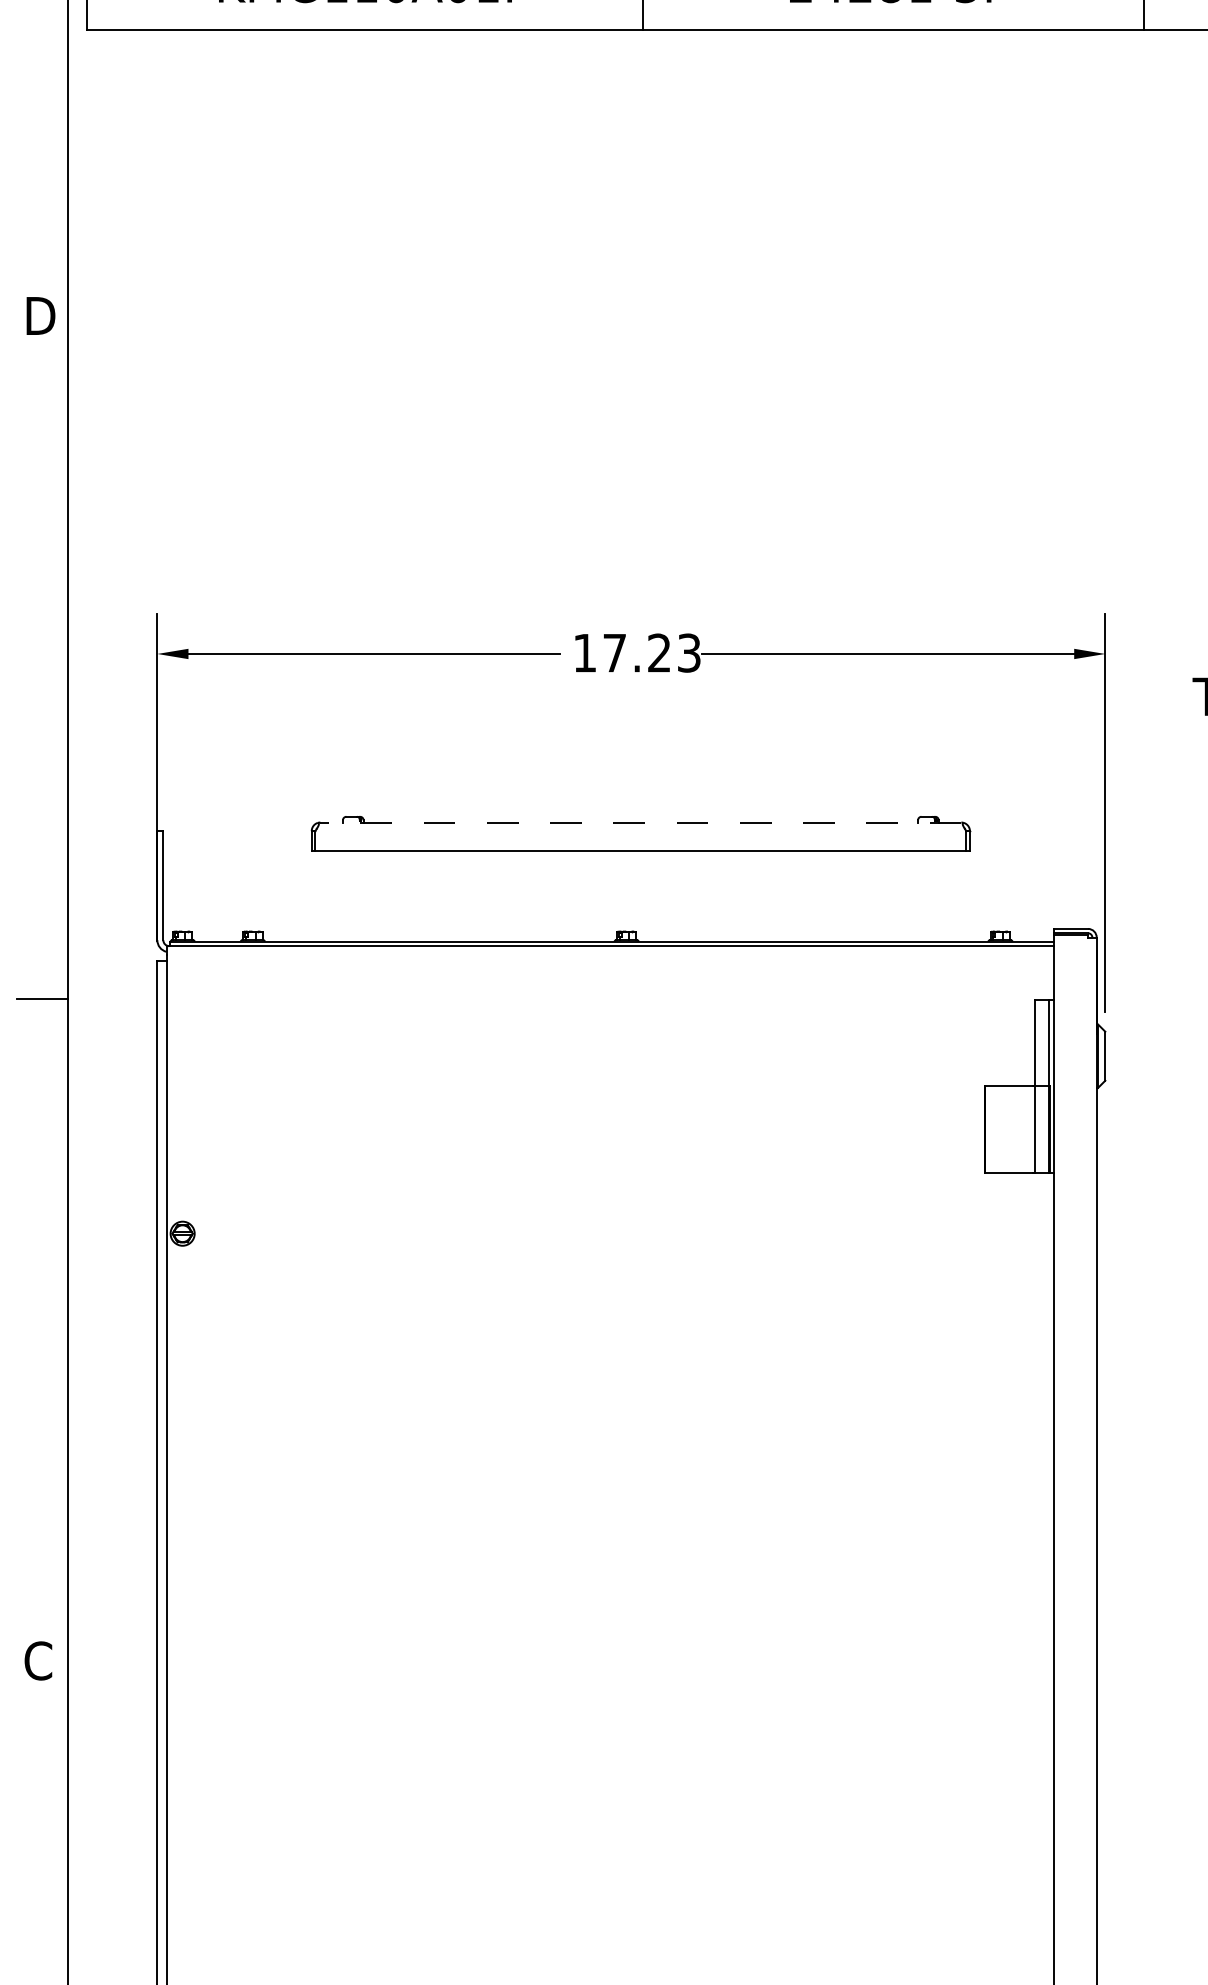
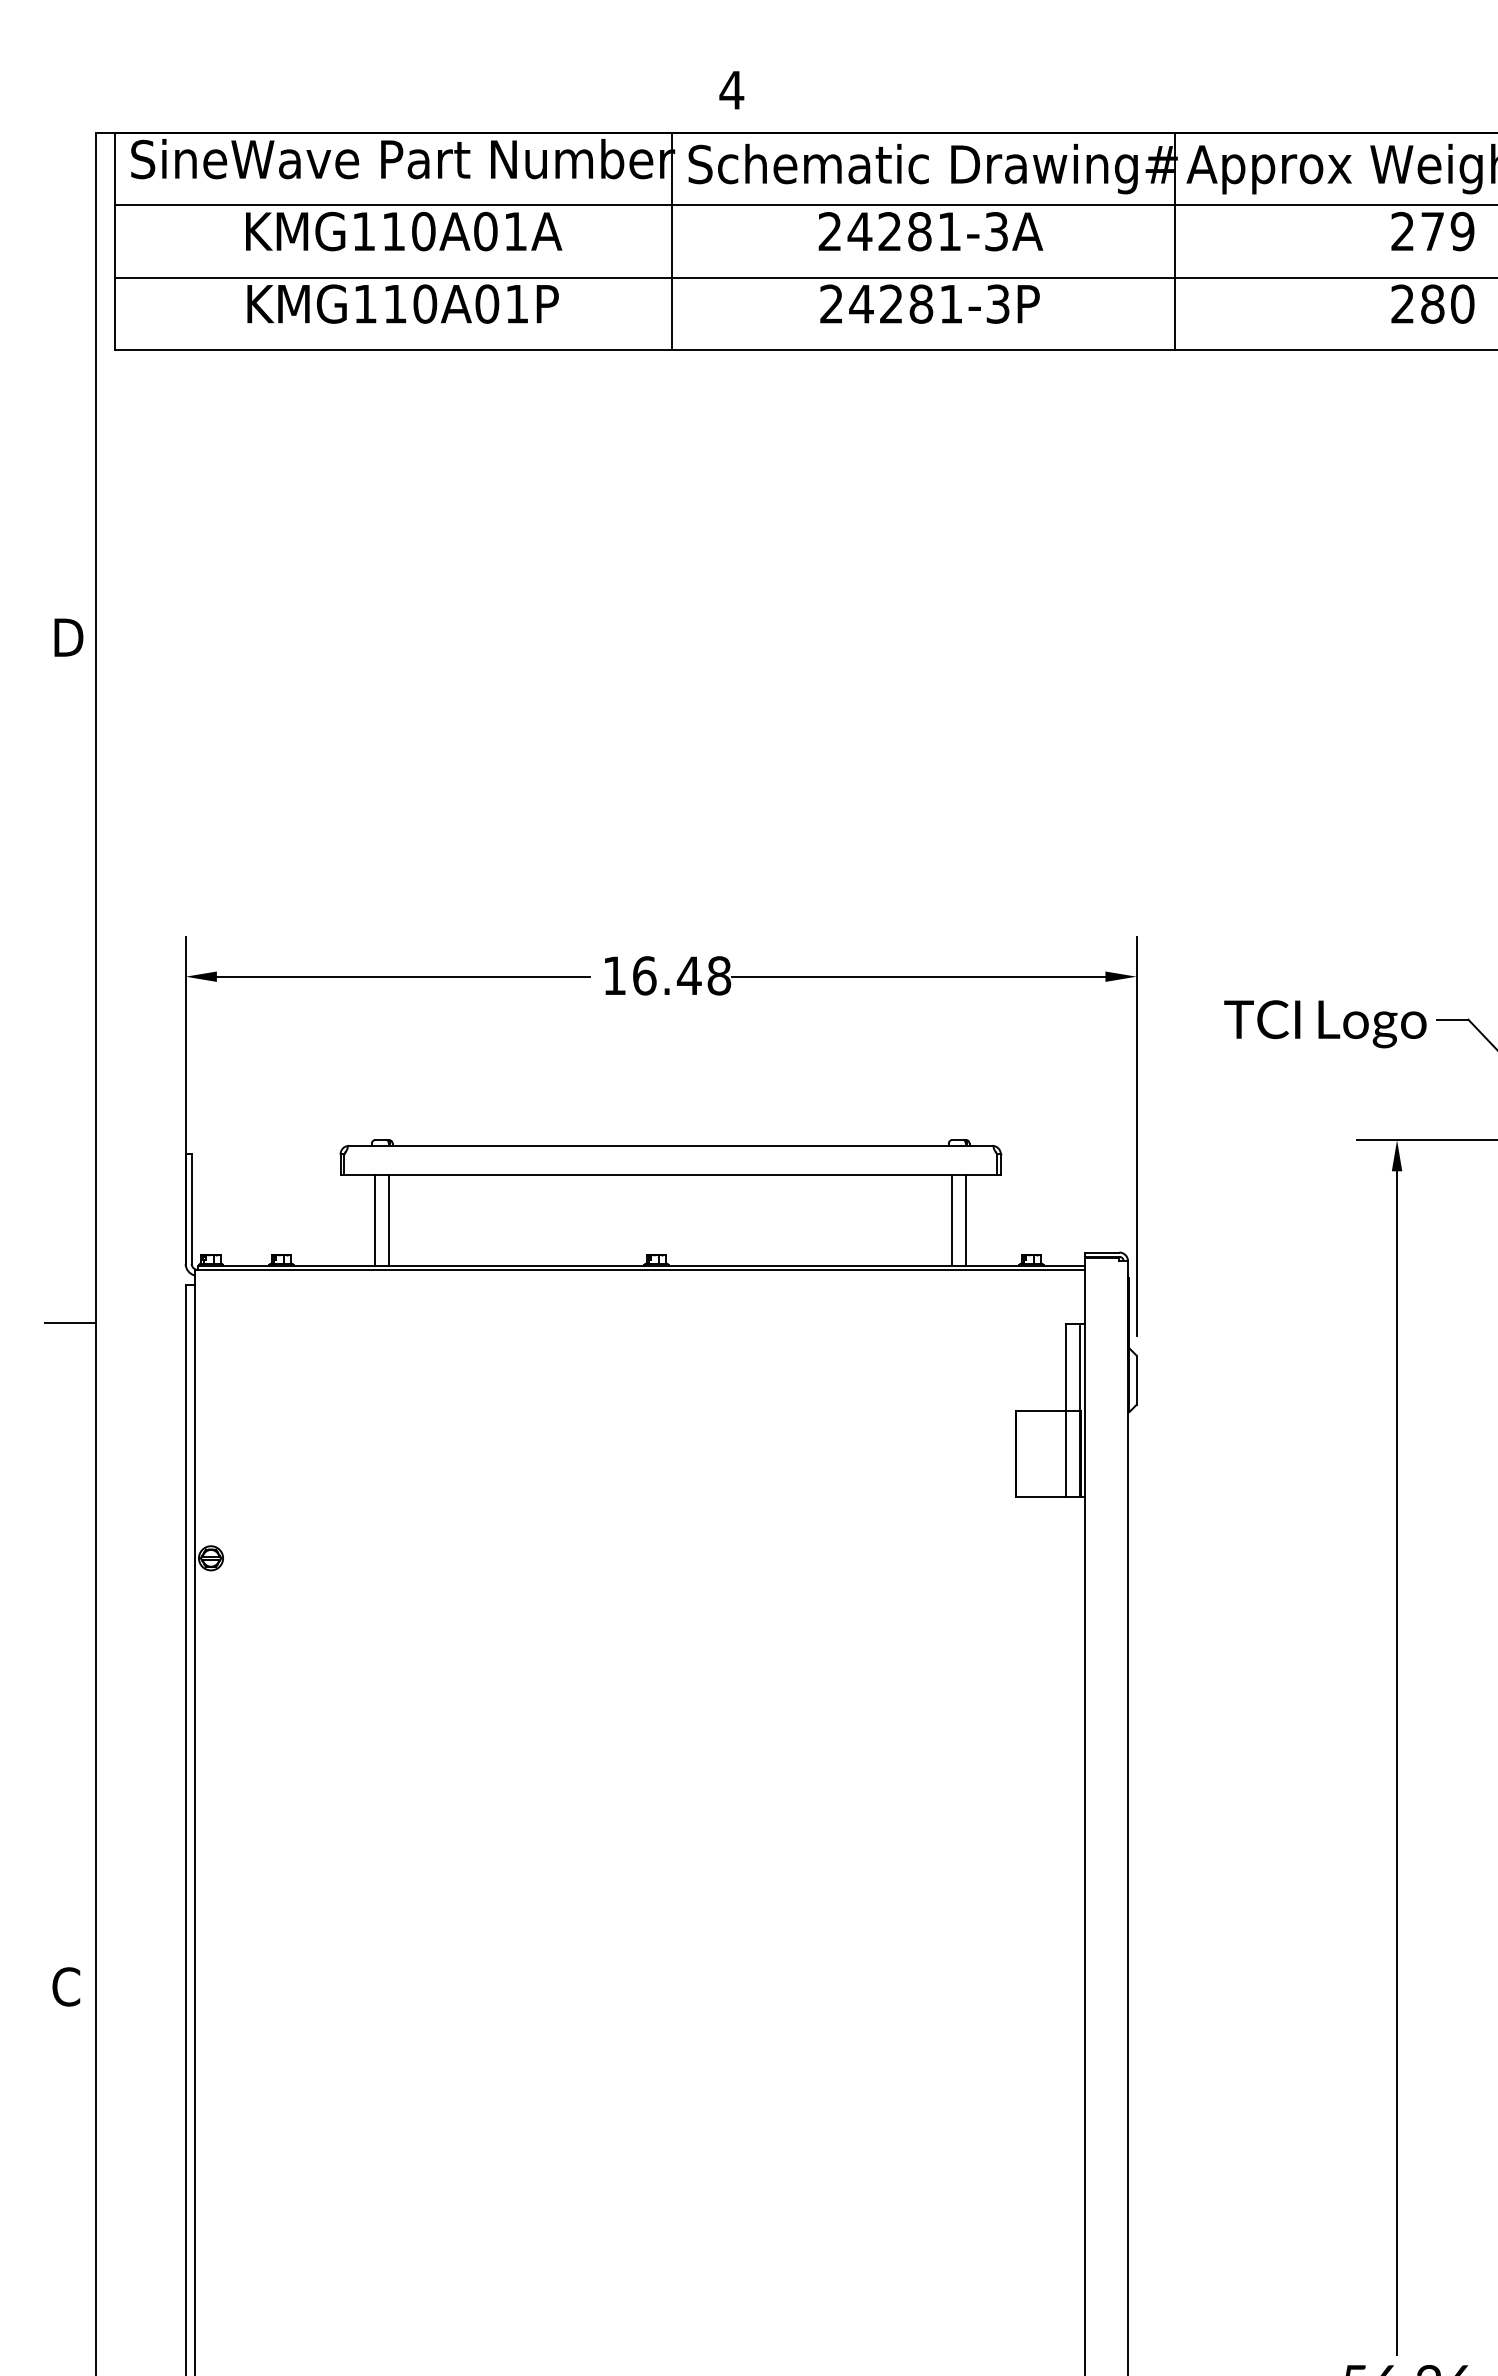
text: (652, 652) -> (682, 975), 17.23 -> 16.48
line: (640, 822) -> (670, 1145), dashed -> solid
line: (346, 895) -> (375, 1219), added
line: (360, 895) -> (389, 1219), added
line: (920, 895) -> (951, 1219), added
line: (935, 895) -> (966, 1219), added

